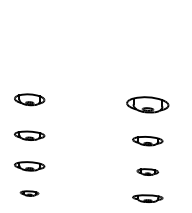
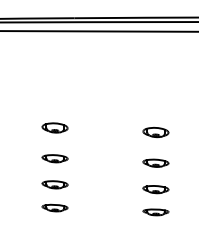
part: (147, 105) -> (155, 132), size x0.71
part: (147, 171) -> (155, 189), size x1.43
part: (28, 192) -> (54, 207), size x1.67

